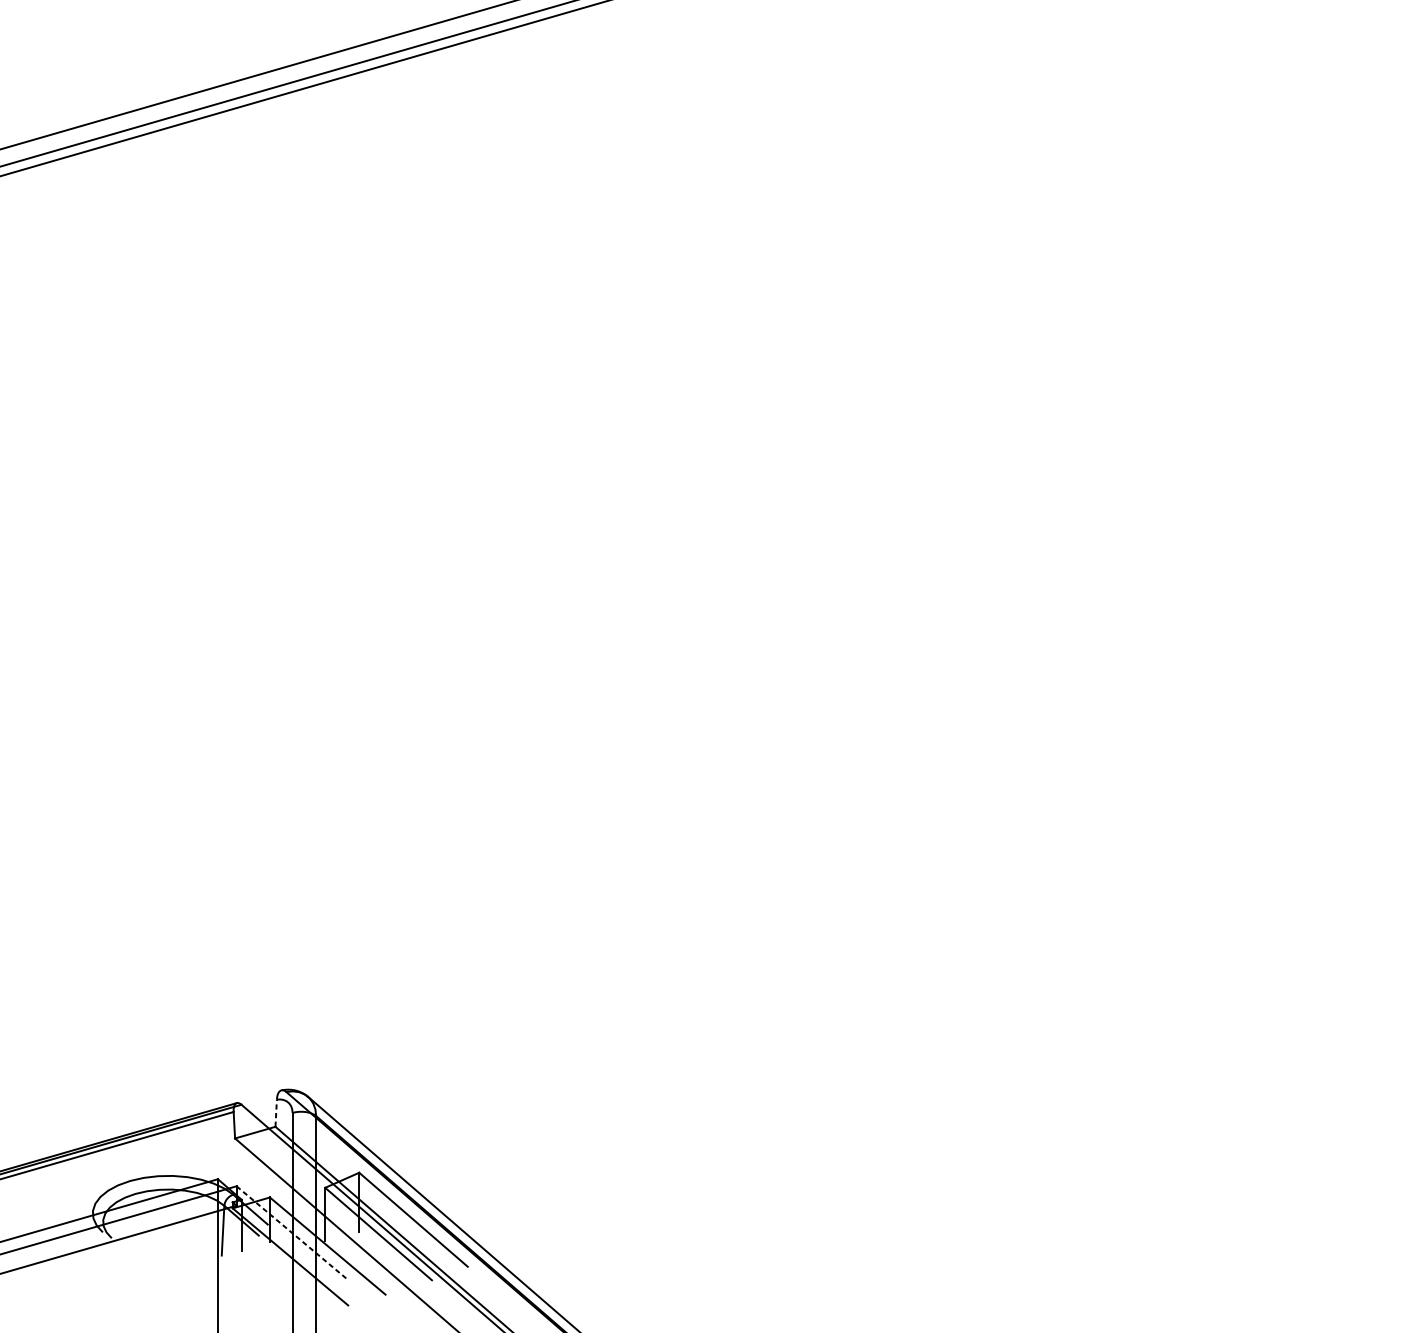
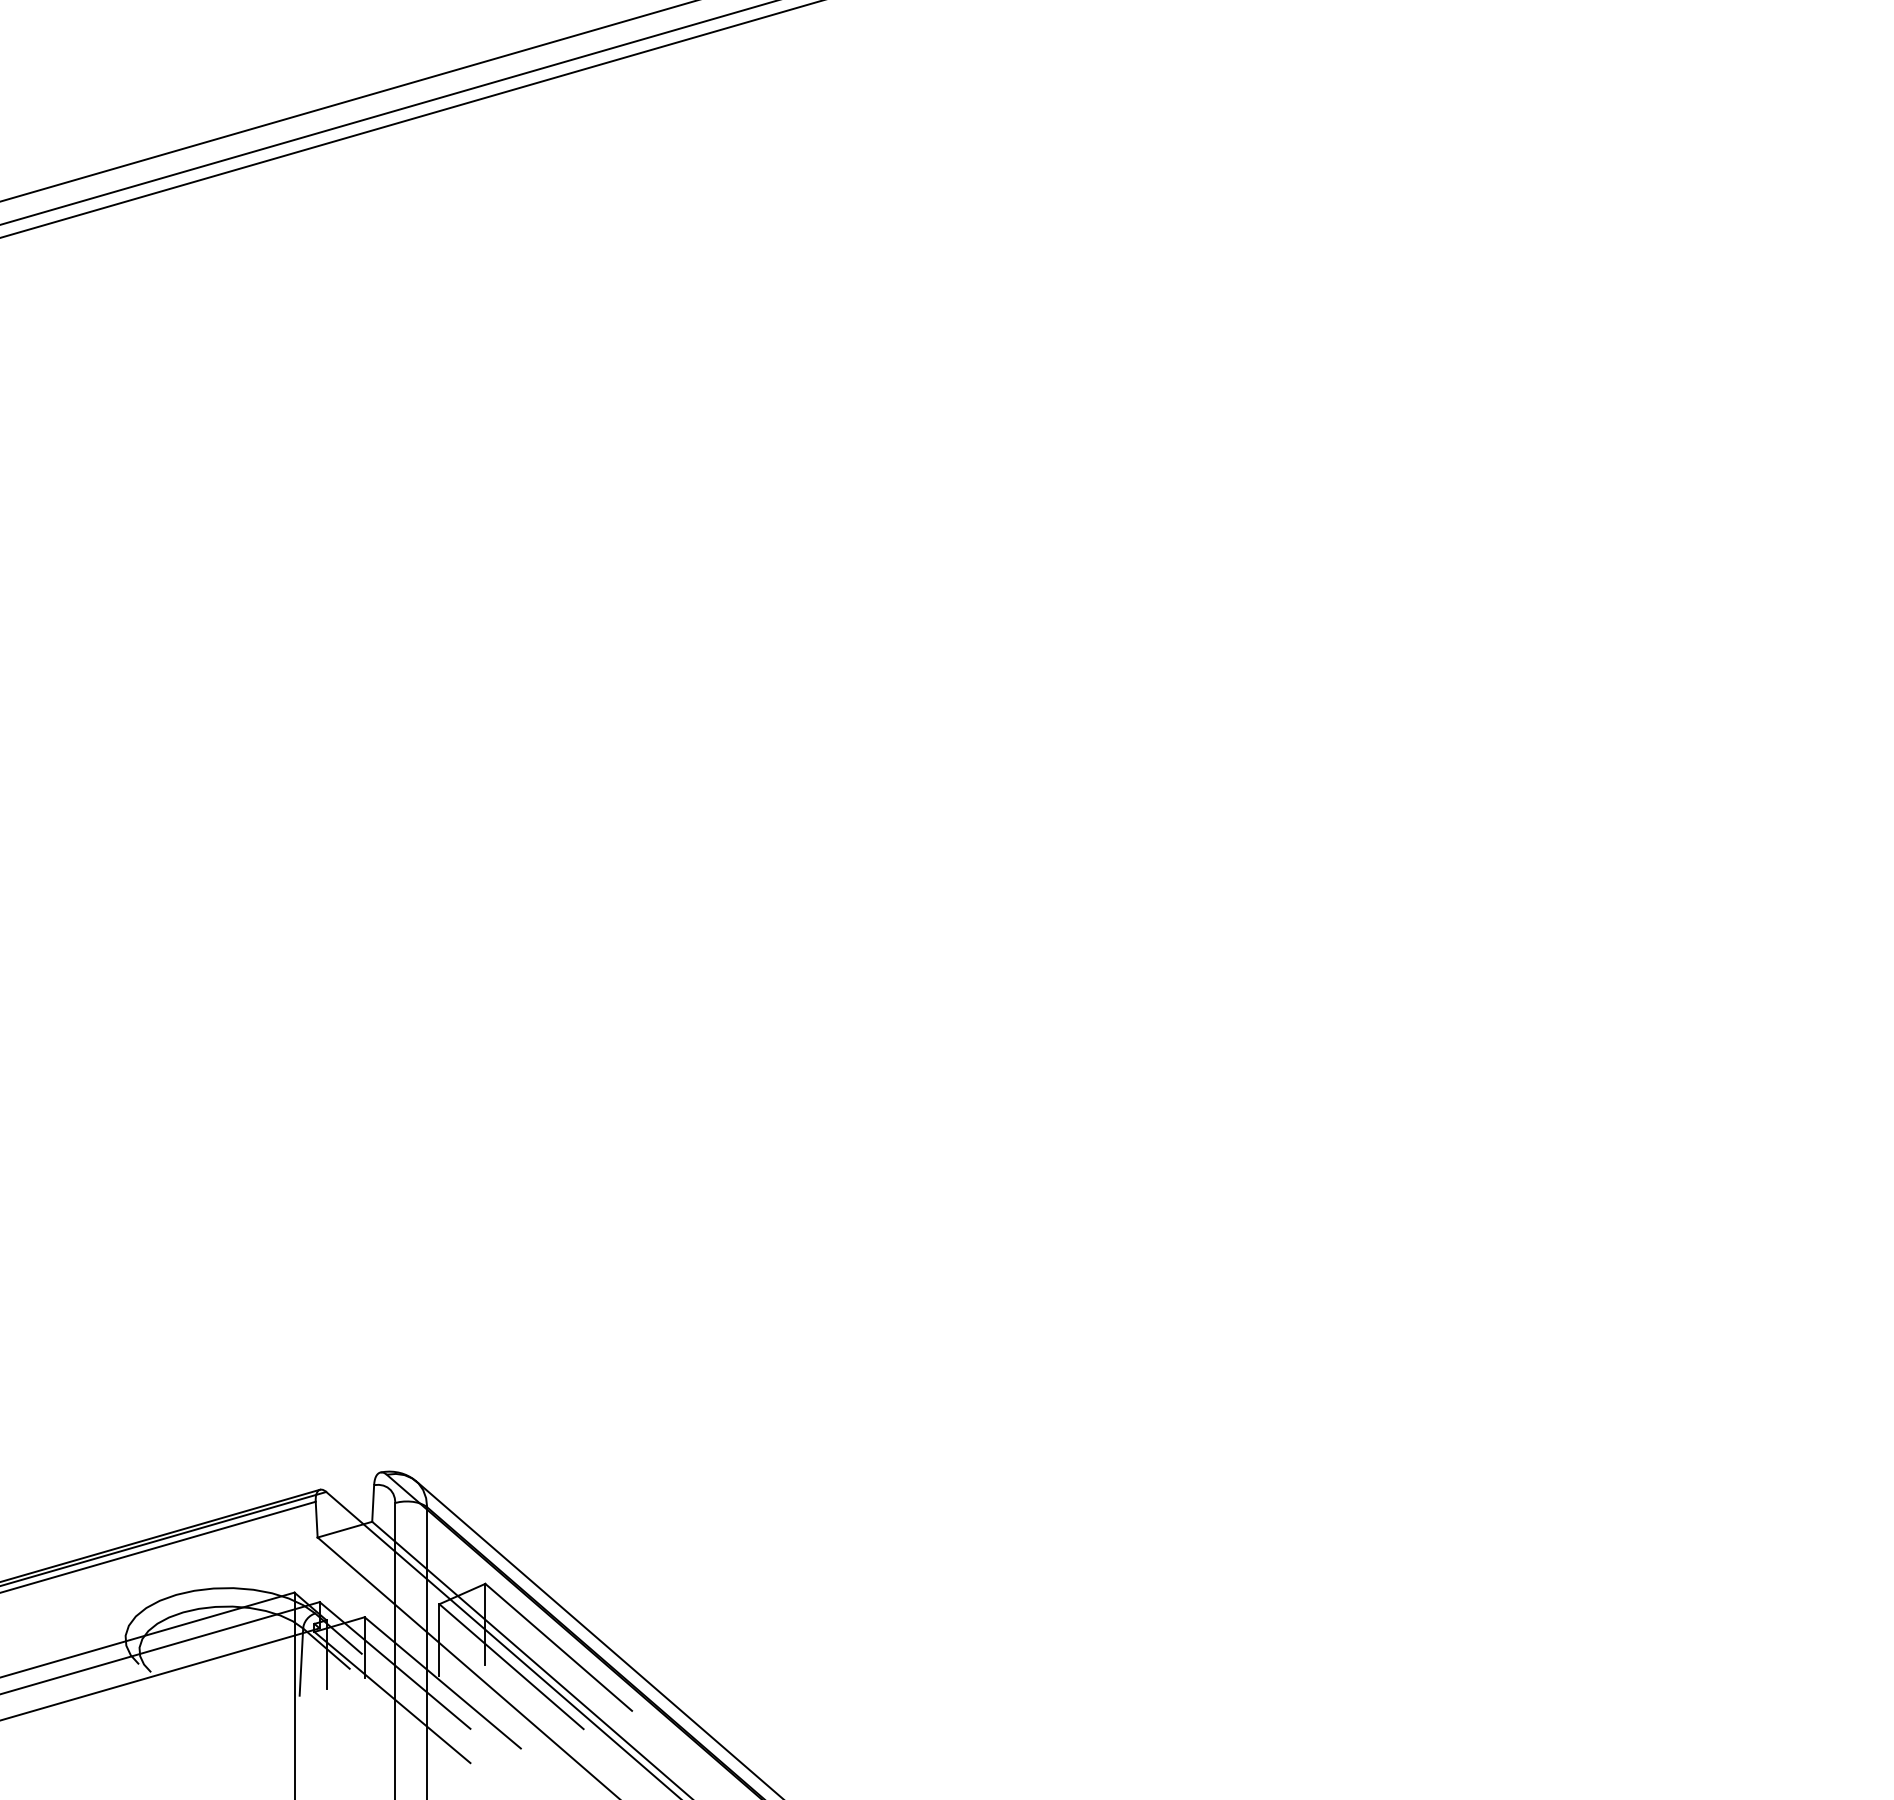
line: (276, 1112) -> (373, 1502), dashed -> solid
line: (292, 1233) -> (395, 1665), dashed -> solid

